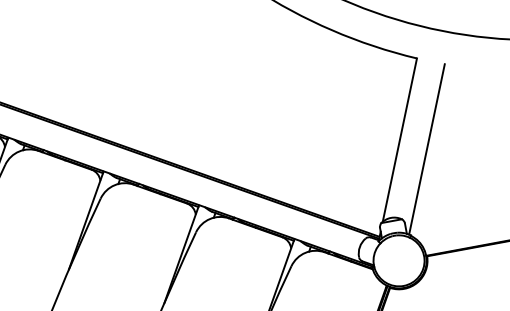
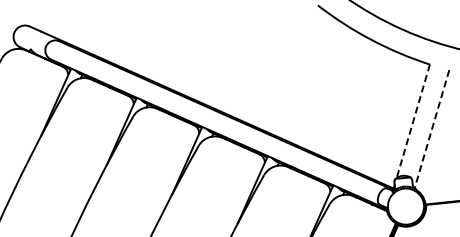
line: (400, 140) -> (413, 121), solid -> dashed
line: (426, 149) -> (431, 129), solid -> dashed

